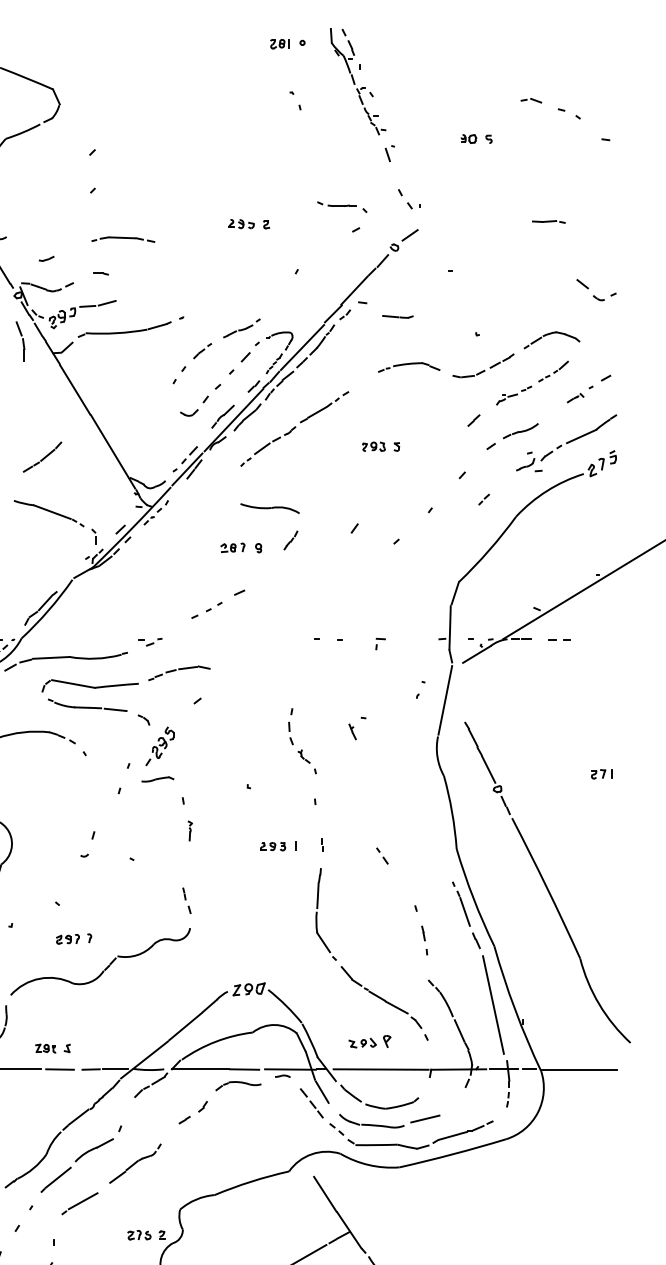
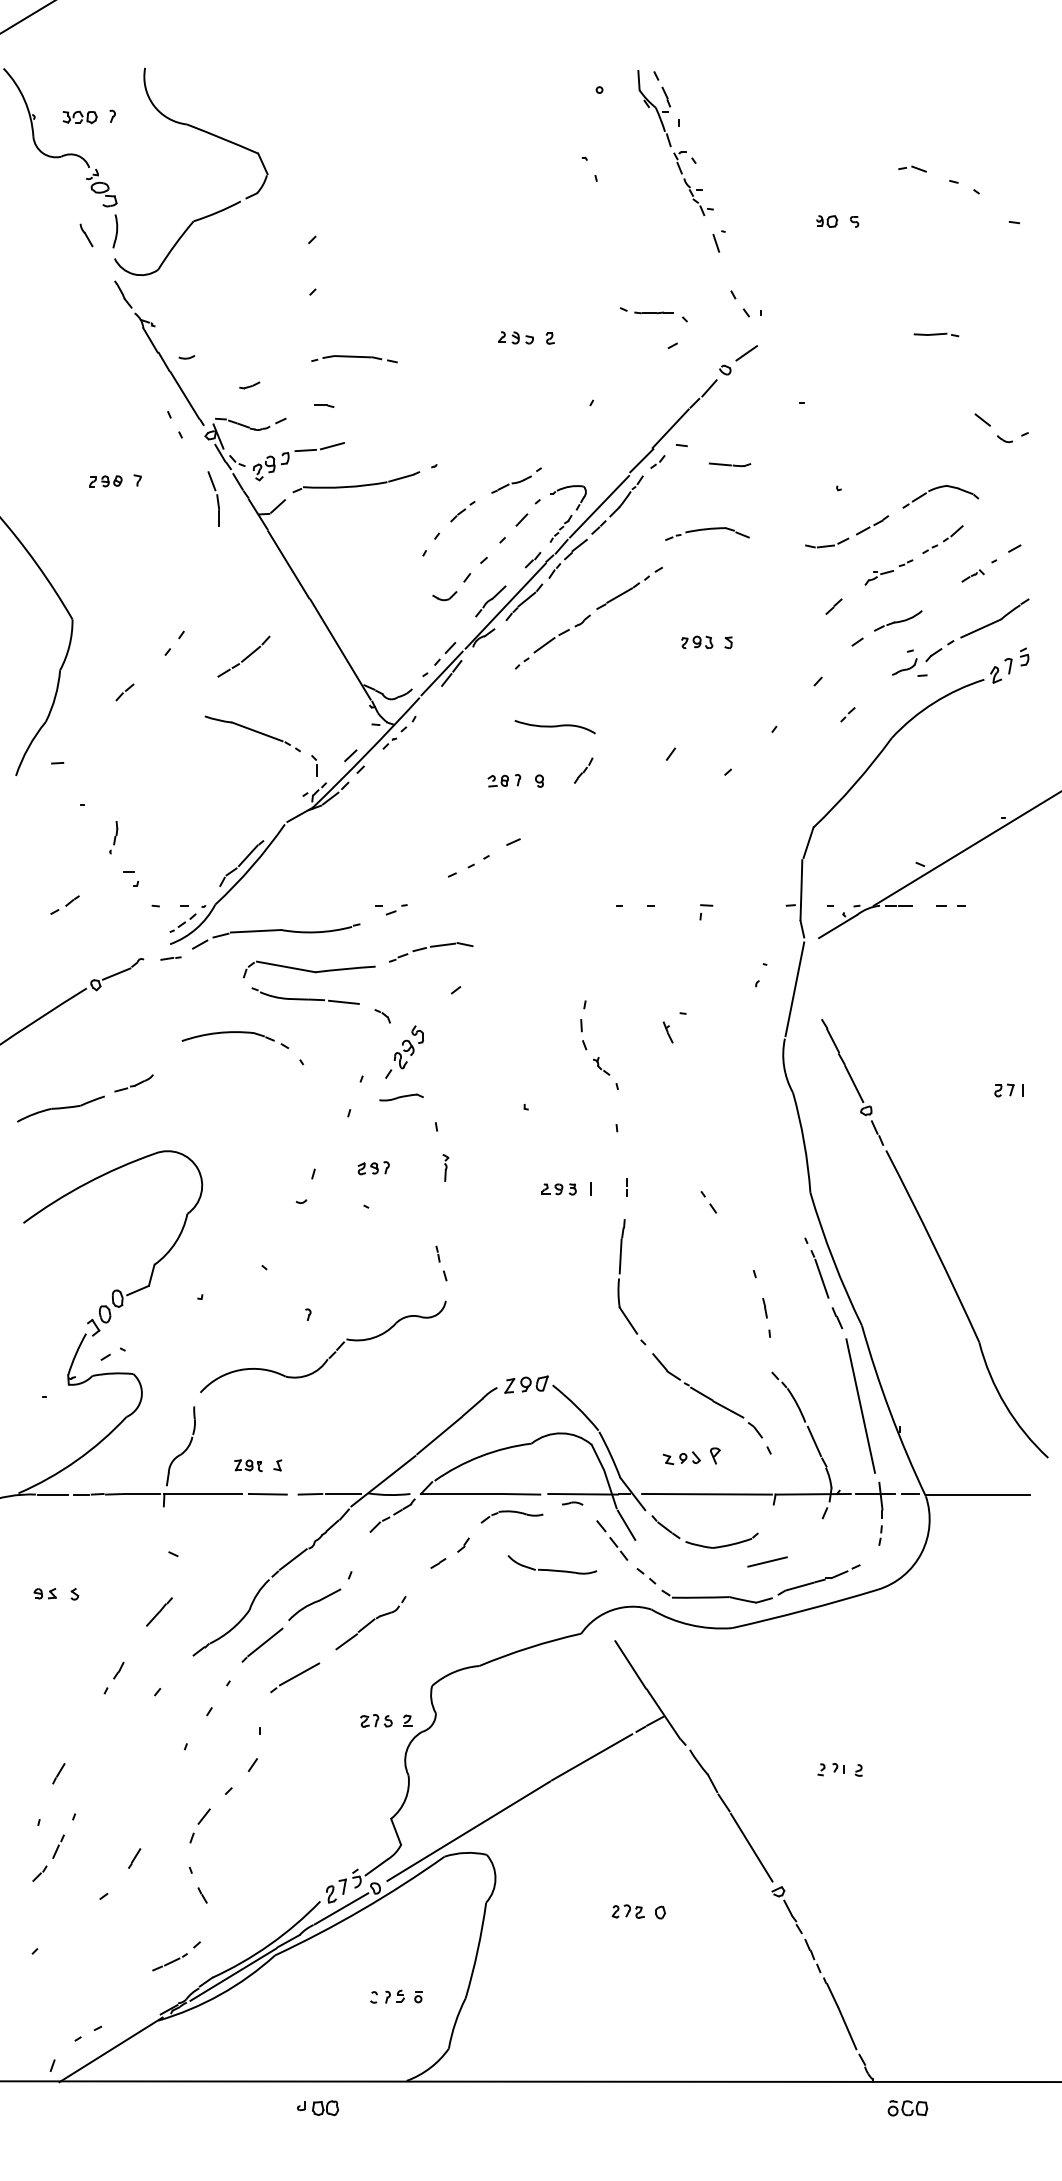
part: (279, 43) -> (568, 91), removed
part: (409, 367) -> (707, 533), moved
part: (67, 939) -> (373, 1168), moved
part: (371, 1120) -> (552, 1564), moved

